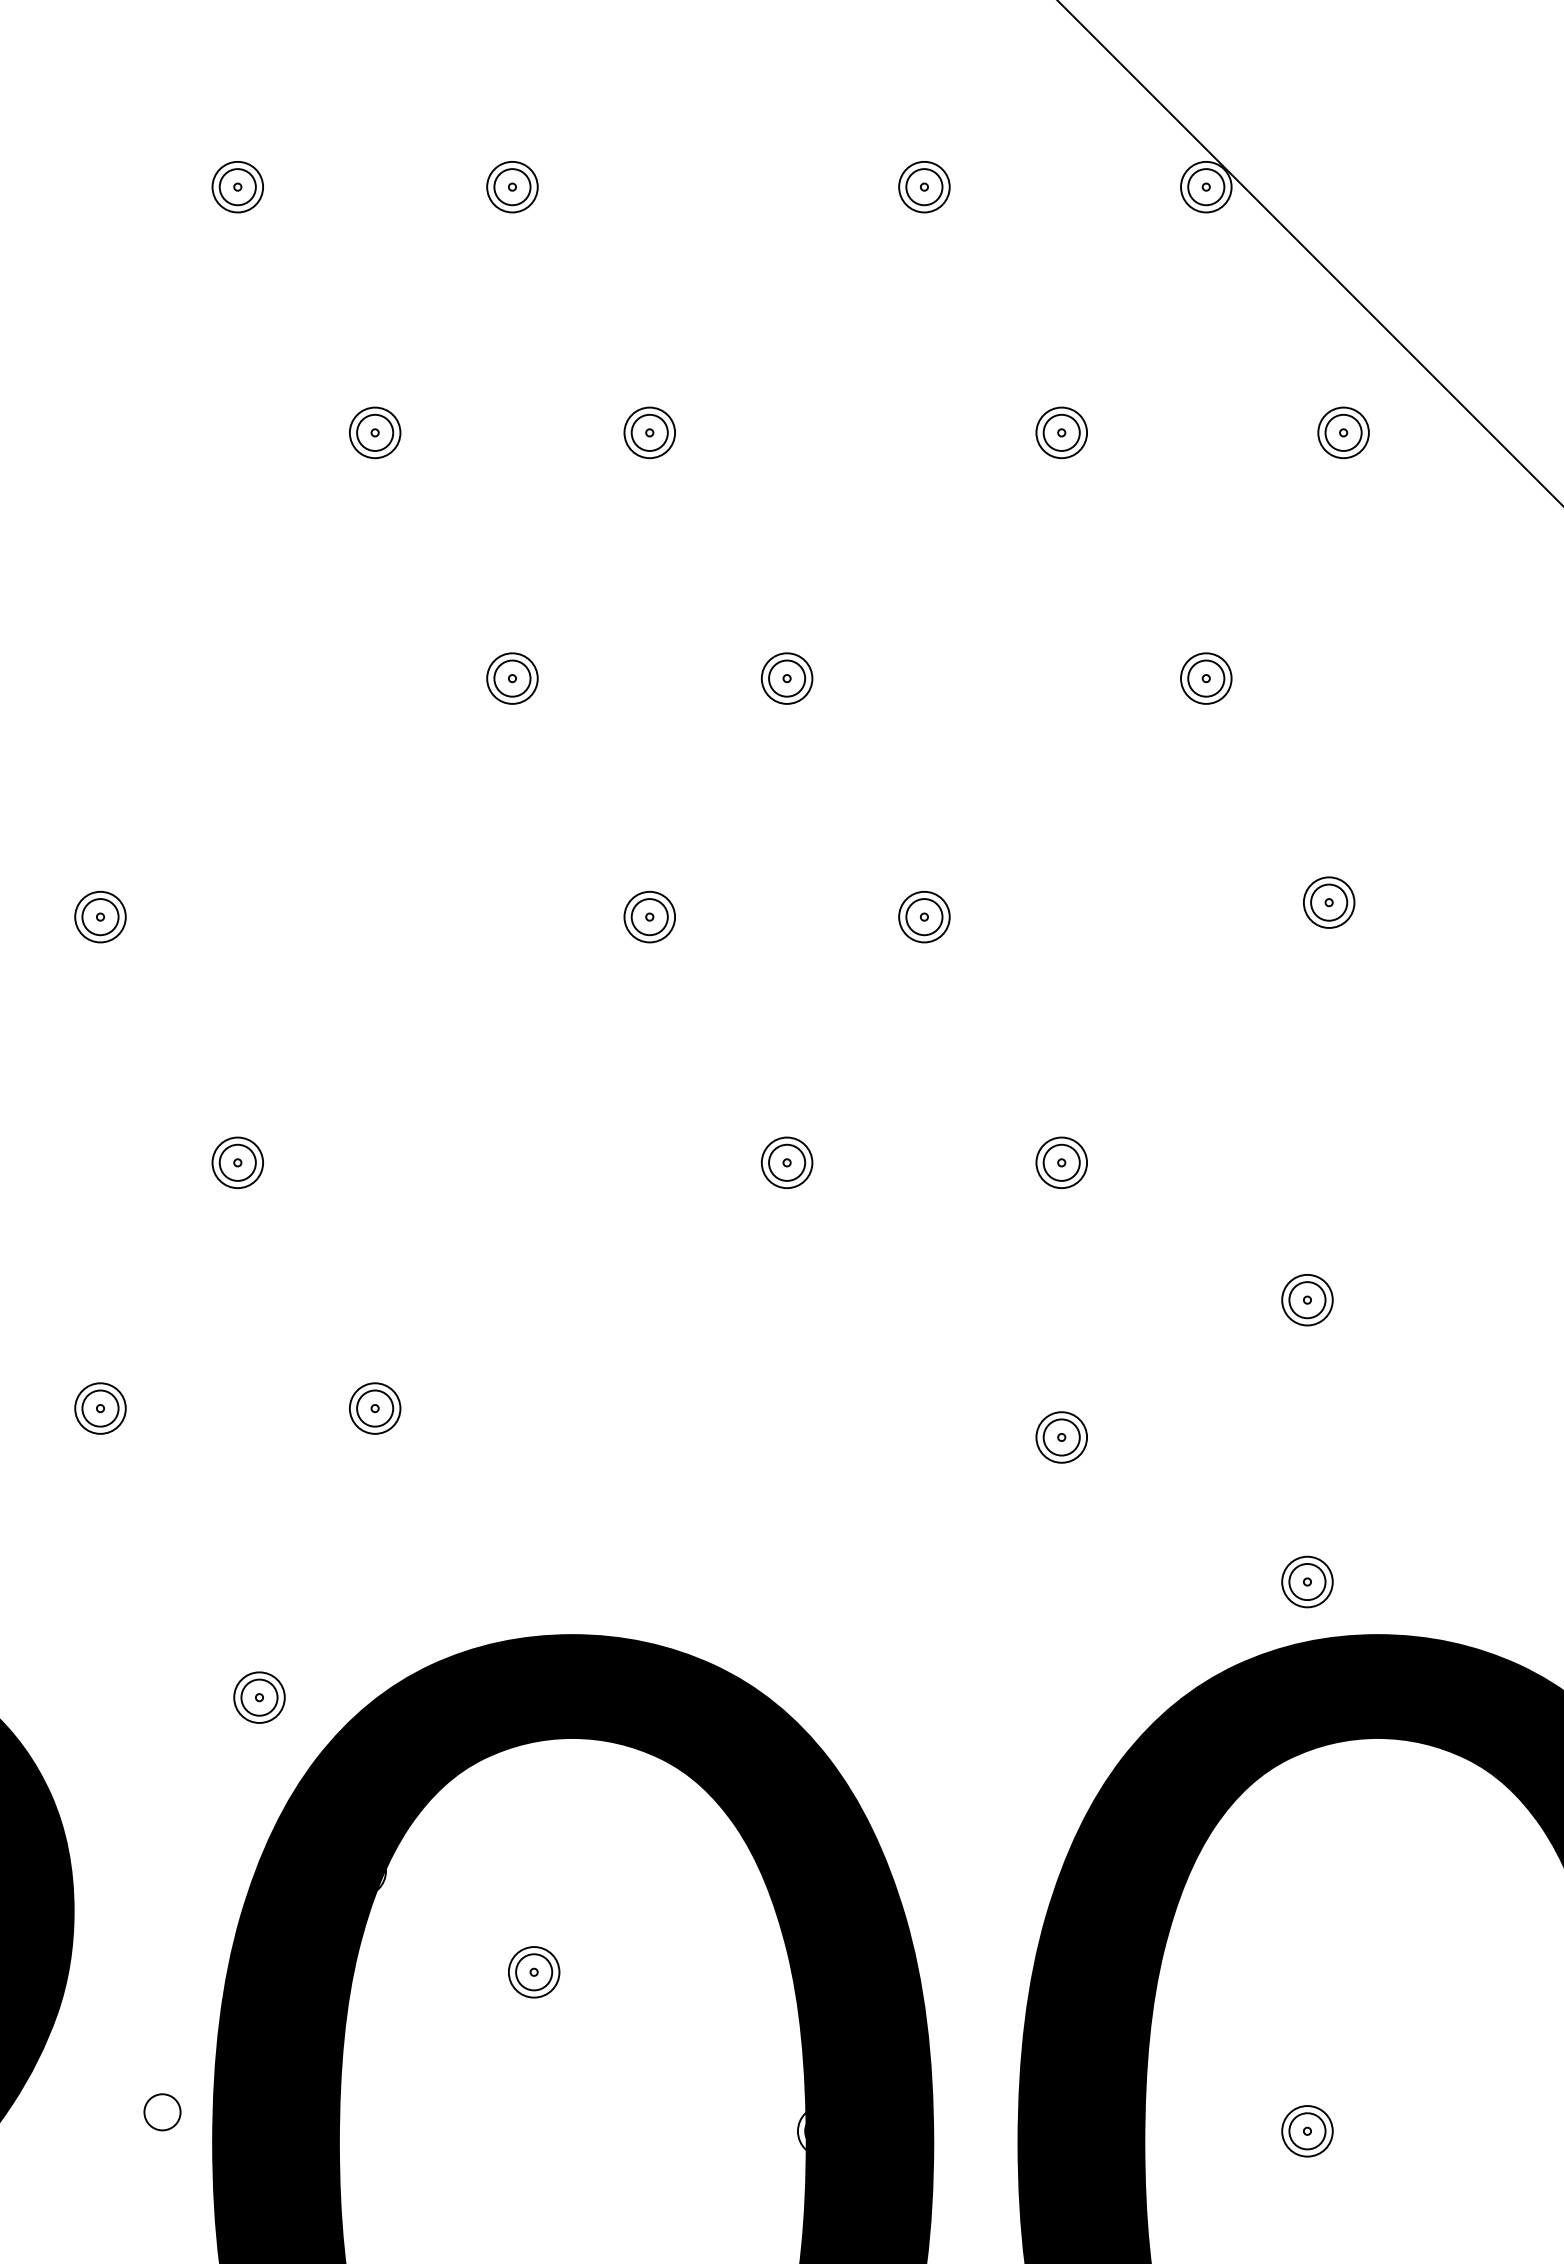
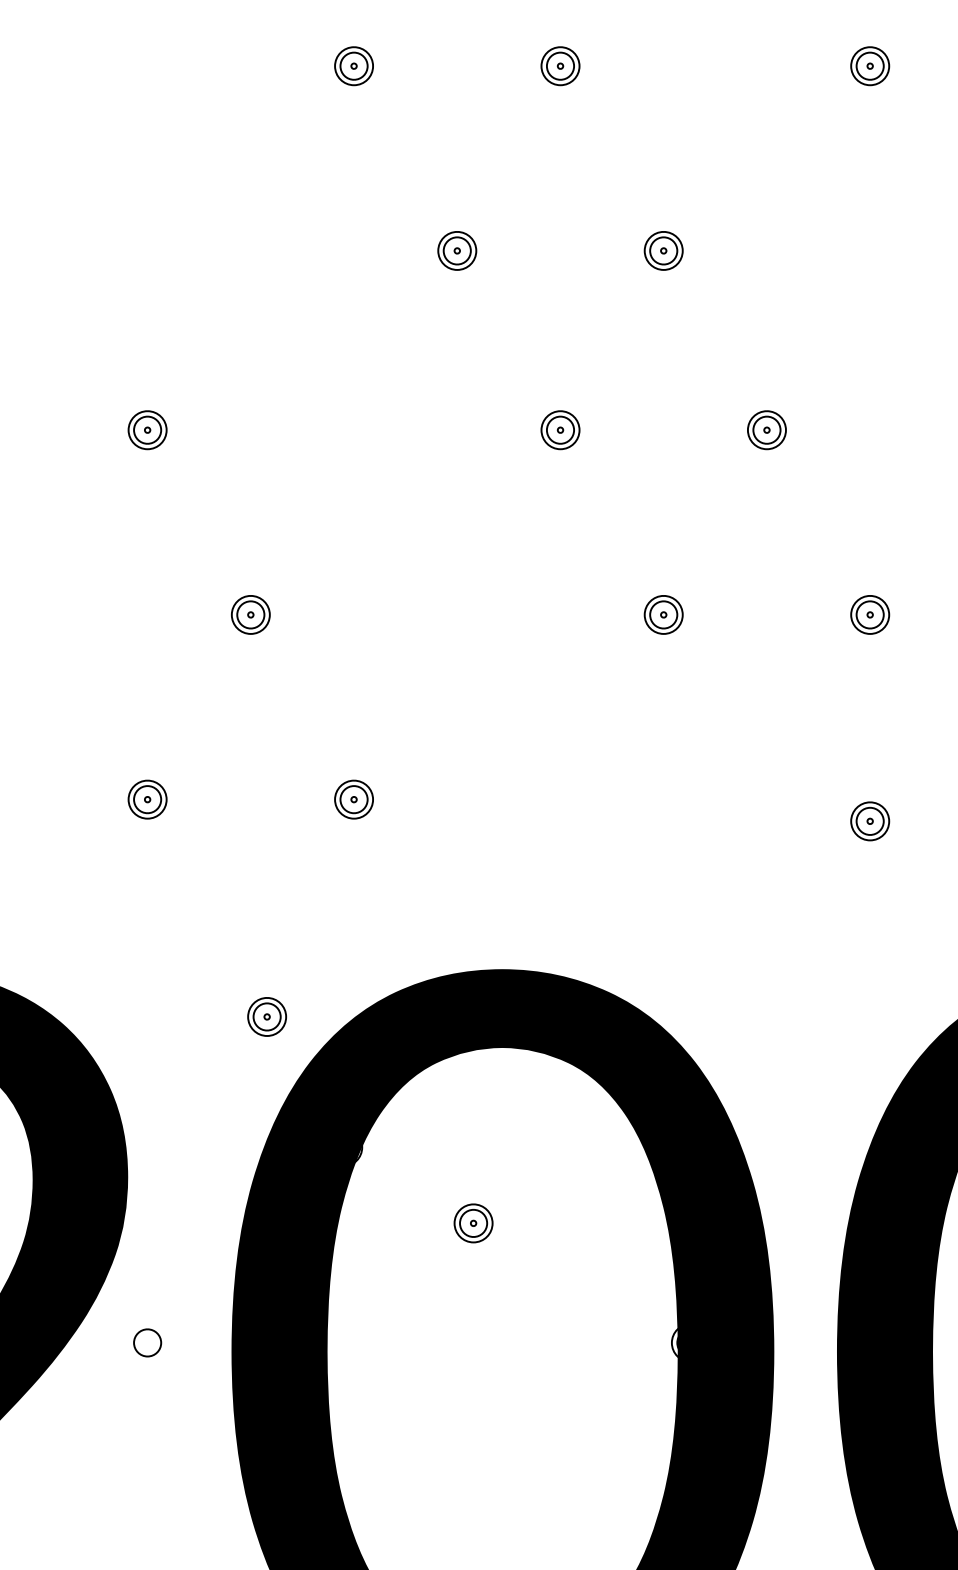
part: (162, 2112) -> (147, 1343), moved

